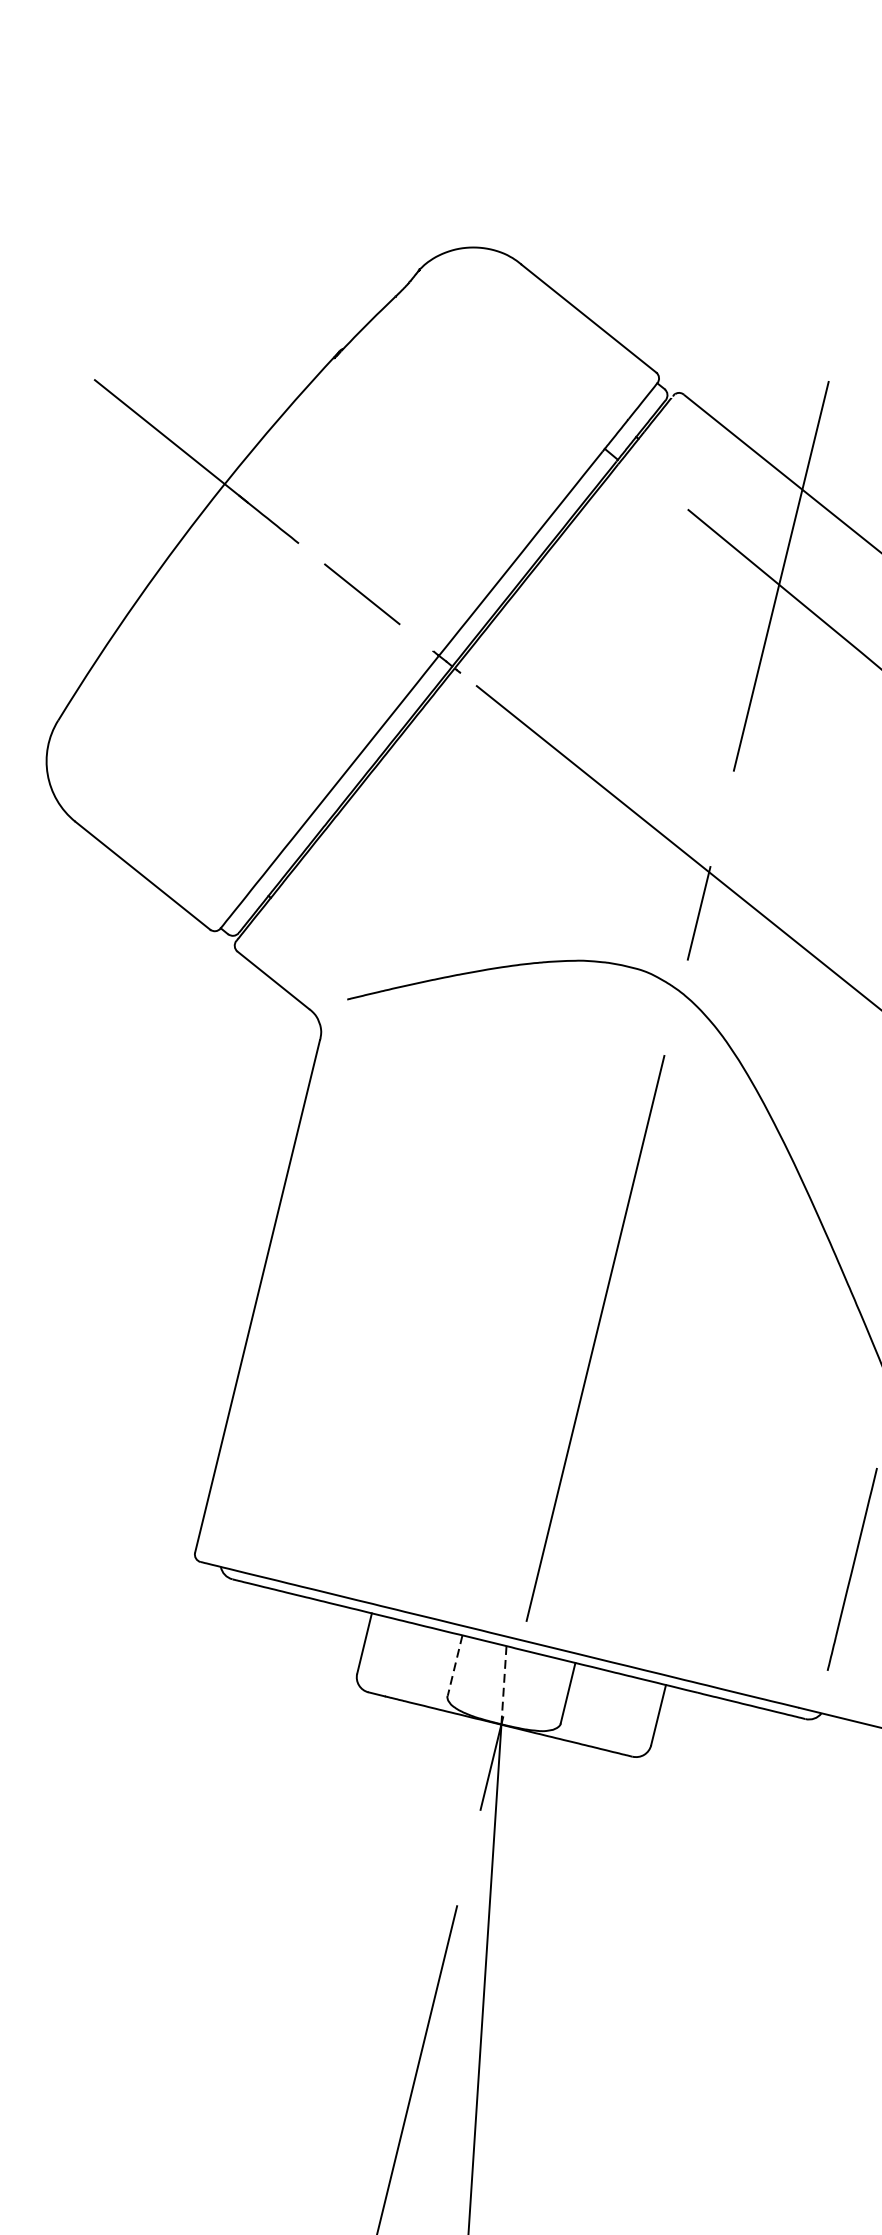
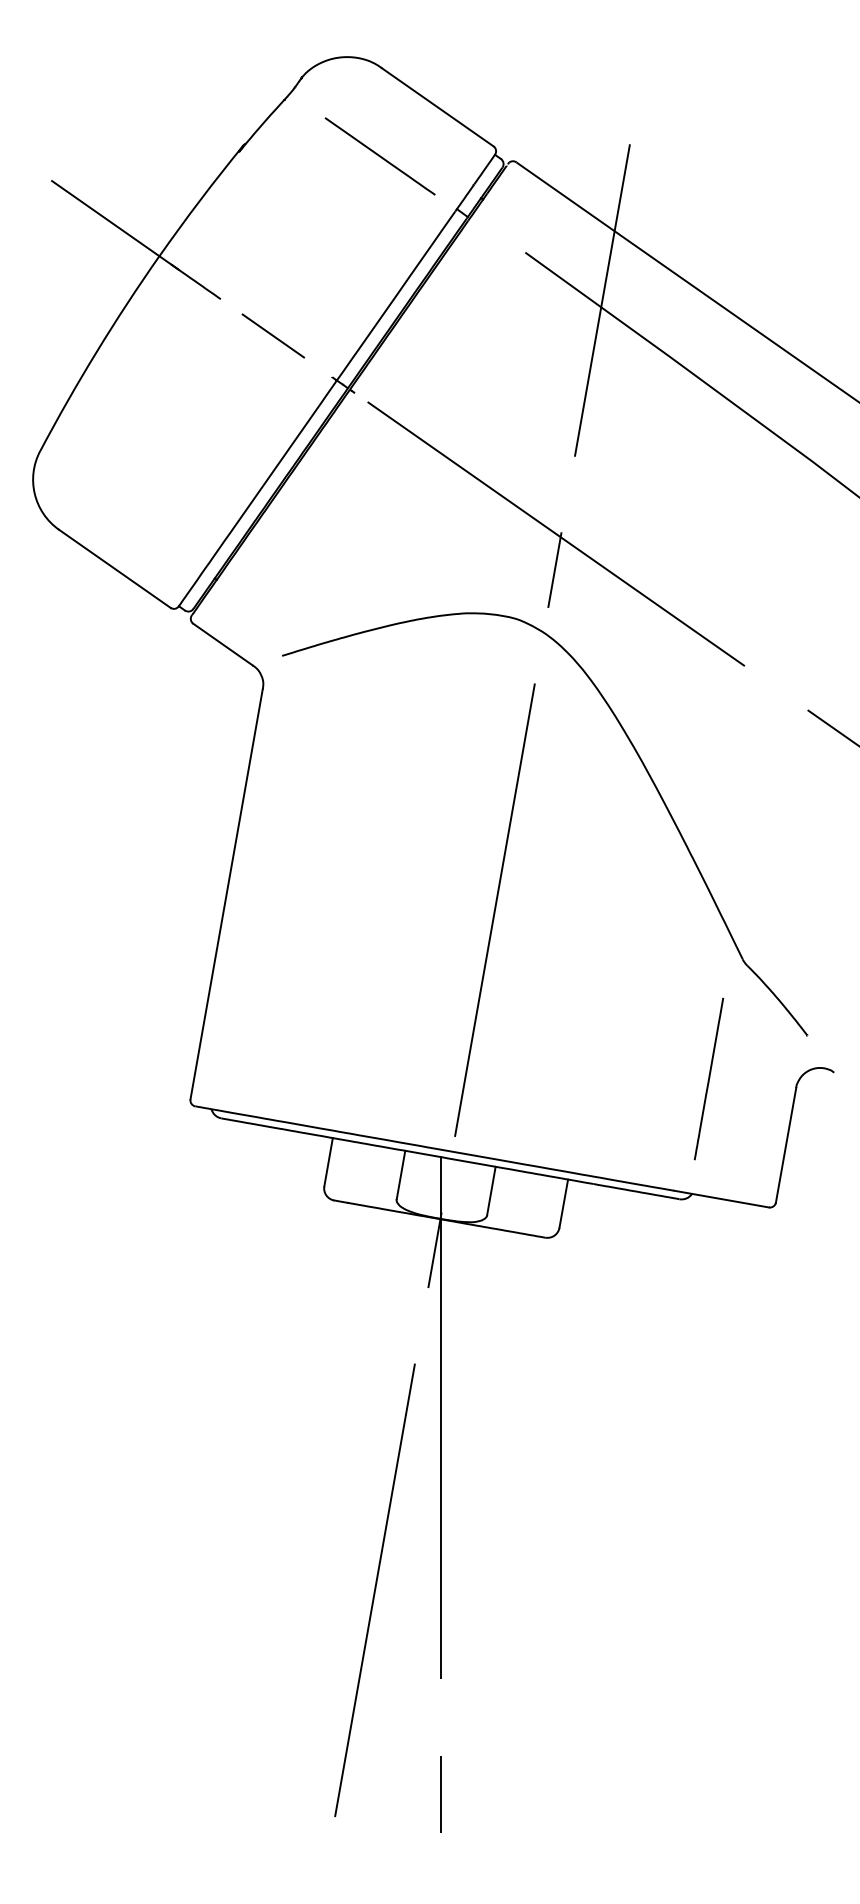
line: (511, 375) -> (379, 156), added
line: (454, 1666) -> (400, 1175), dashed -> solid
line: (503, 1684) -> (440, 1187), dashed -> solid

